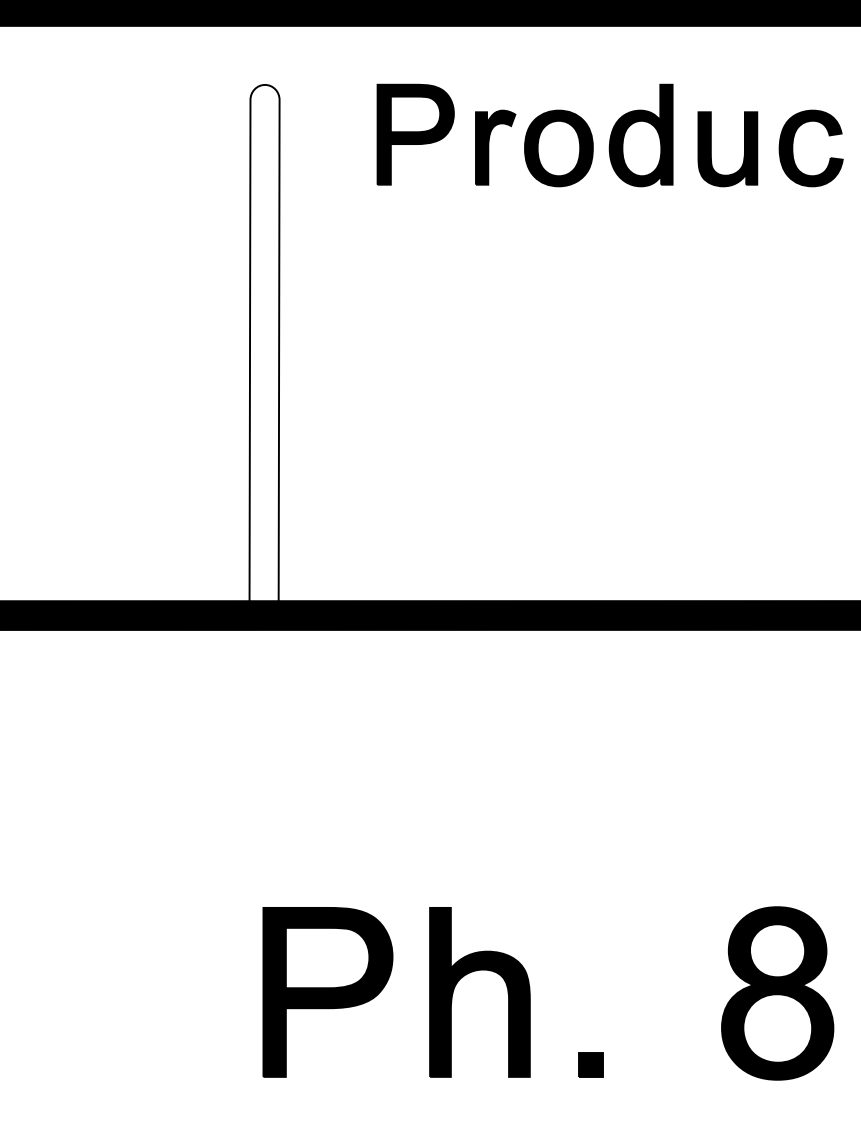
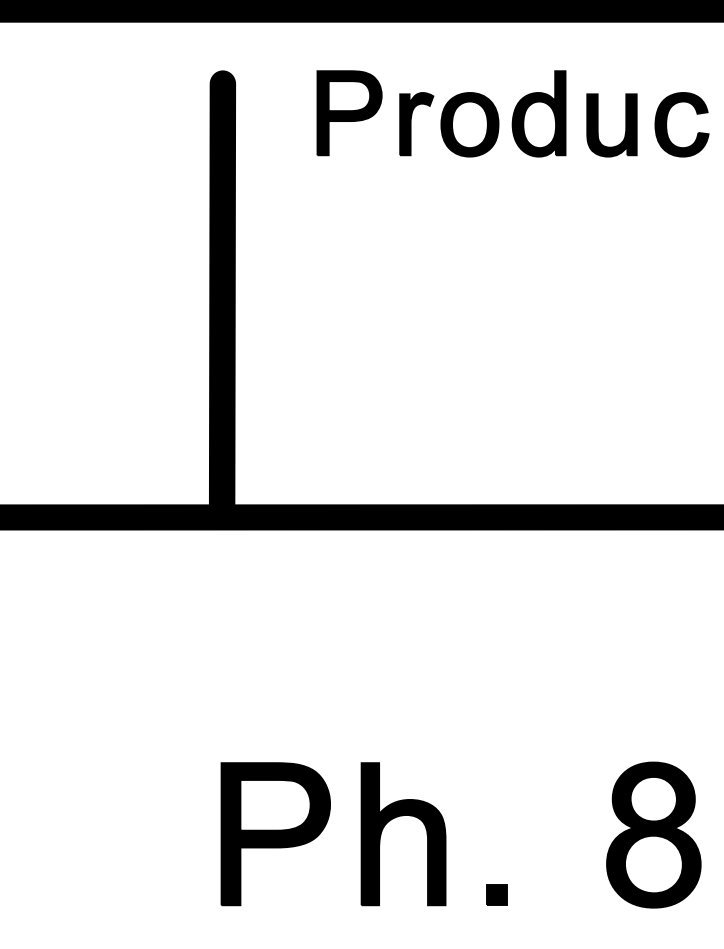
fill: (264, 353) -> (222, 297), added

